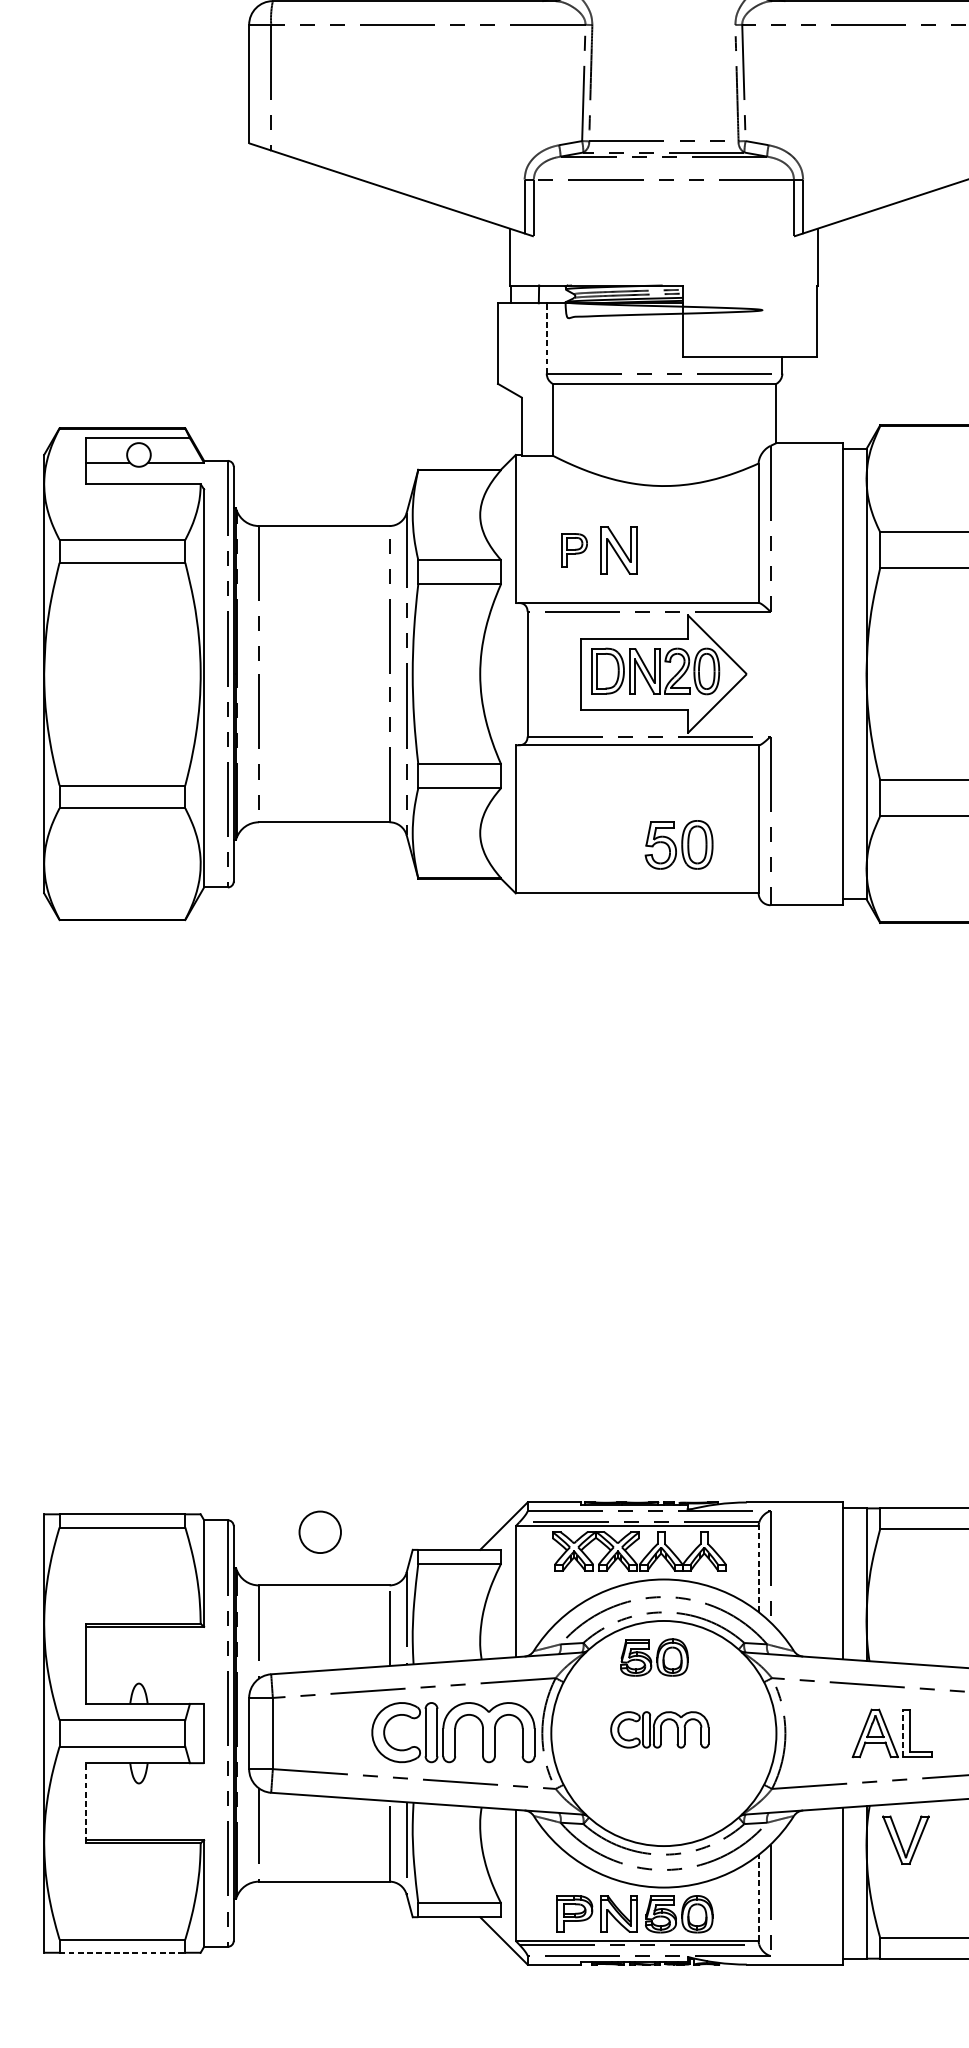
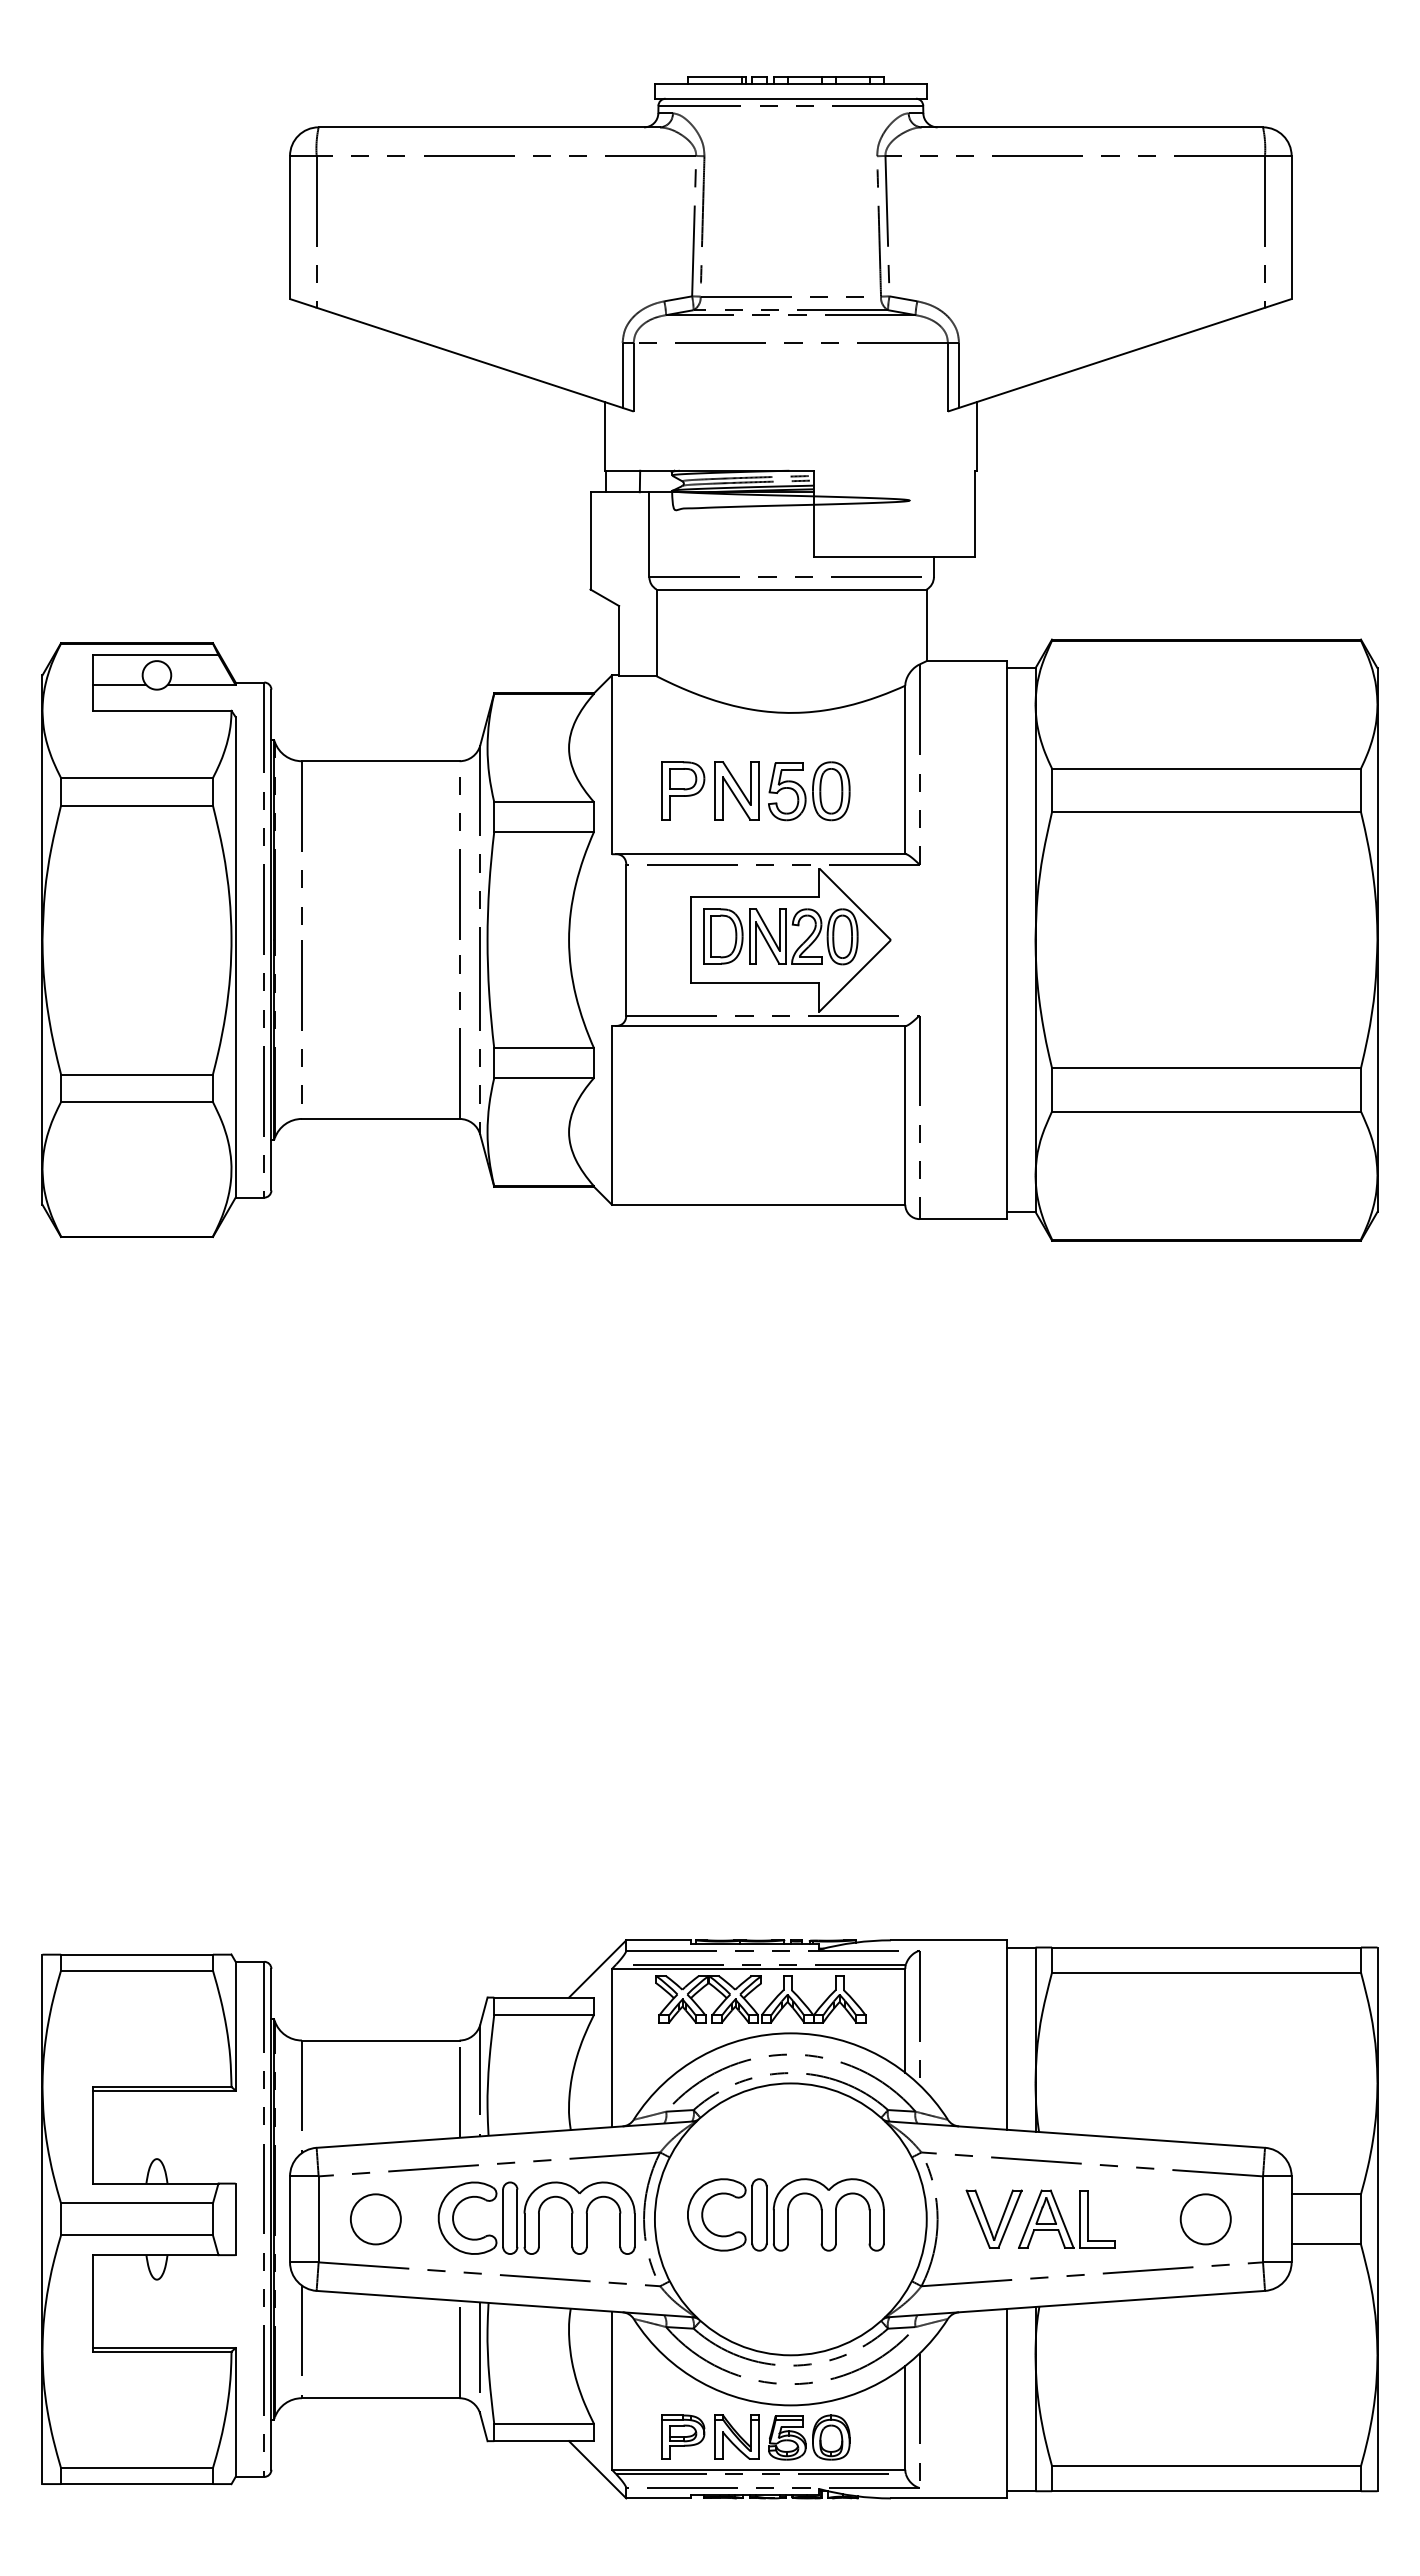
line: (546, 338) -> (649, 534), dashed -> solid
part: (574, 550) -> (683, 790), size x1.43
part: (679, 845) -> (809, 791), moved
circle: (319, 1532) -> (375, 2219), moved
line: (758, 1568) -> (905, 2020), dashed -> solid
part: (654, 1657) -> (779, 2127), removed
part: (659, 1729) -> (785, 2214), size x1.67
line: (902, 1733) -> (1079, 2219), dashed -> solid
line: (85, 1802) -> (92, 2302), dashed -> solid
part: (905, 1839) -> (993, 2218), moved
line: (758, 1897) -> (905, 2417), dashed -> solid
line: (122, 1953) -> (137, 2484), dashed -> solid

